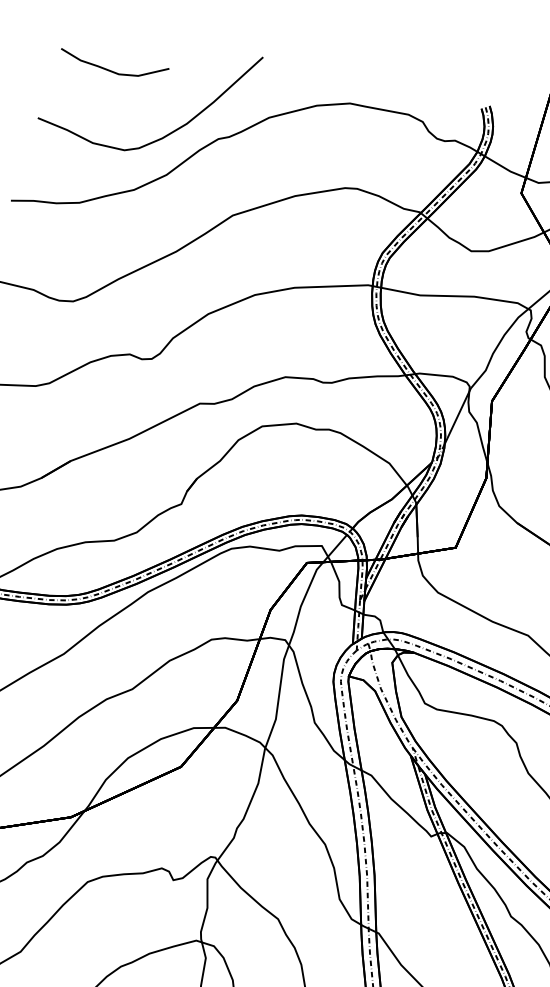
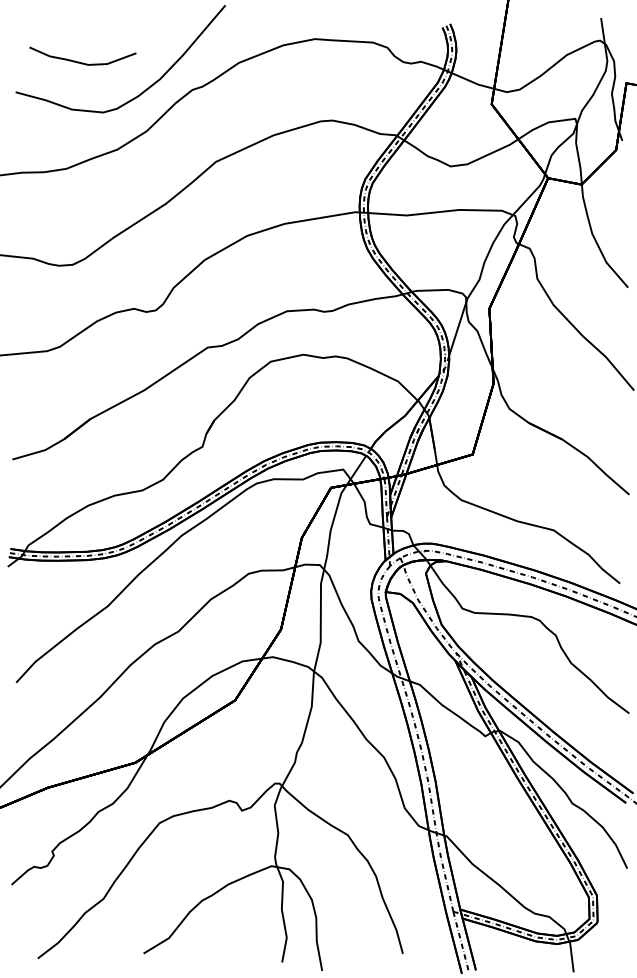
curve: (110, 69) -> (79, 61), moved

